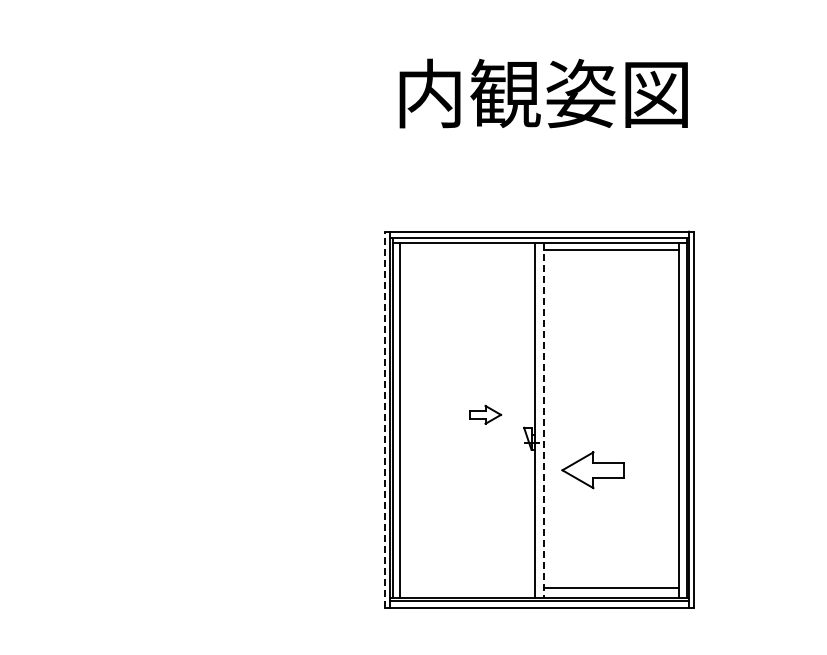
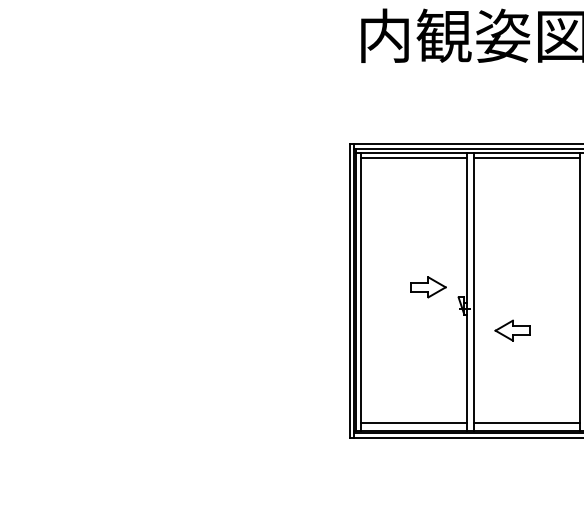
line: (467, 249) -> (414, 157), added
part: (485, 414) -> (428, 287), size x1.43
line: (385, 419) -> (350, 291), dashed -> solid
line: (543, 420) -> (473, 291), dashed -> solid
part: (593, 469) -> (512, 330), size x0.71
line: (467, 588) -> (414, 423), added

